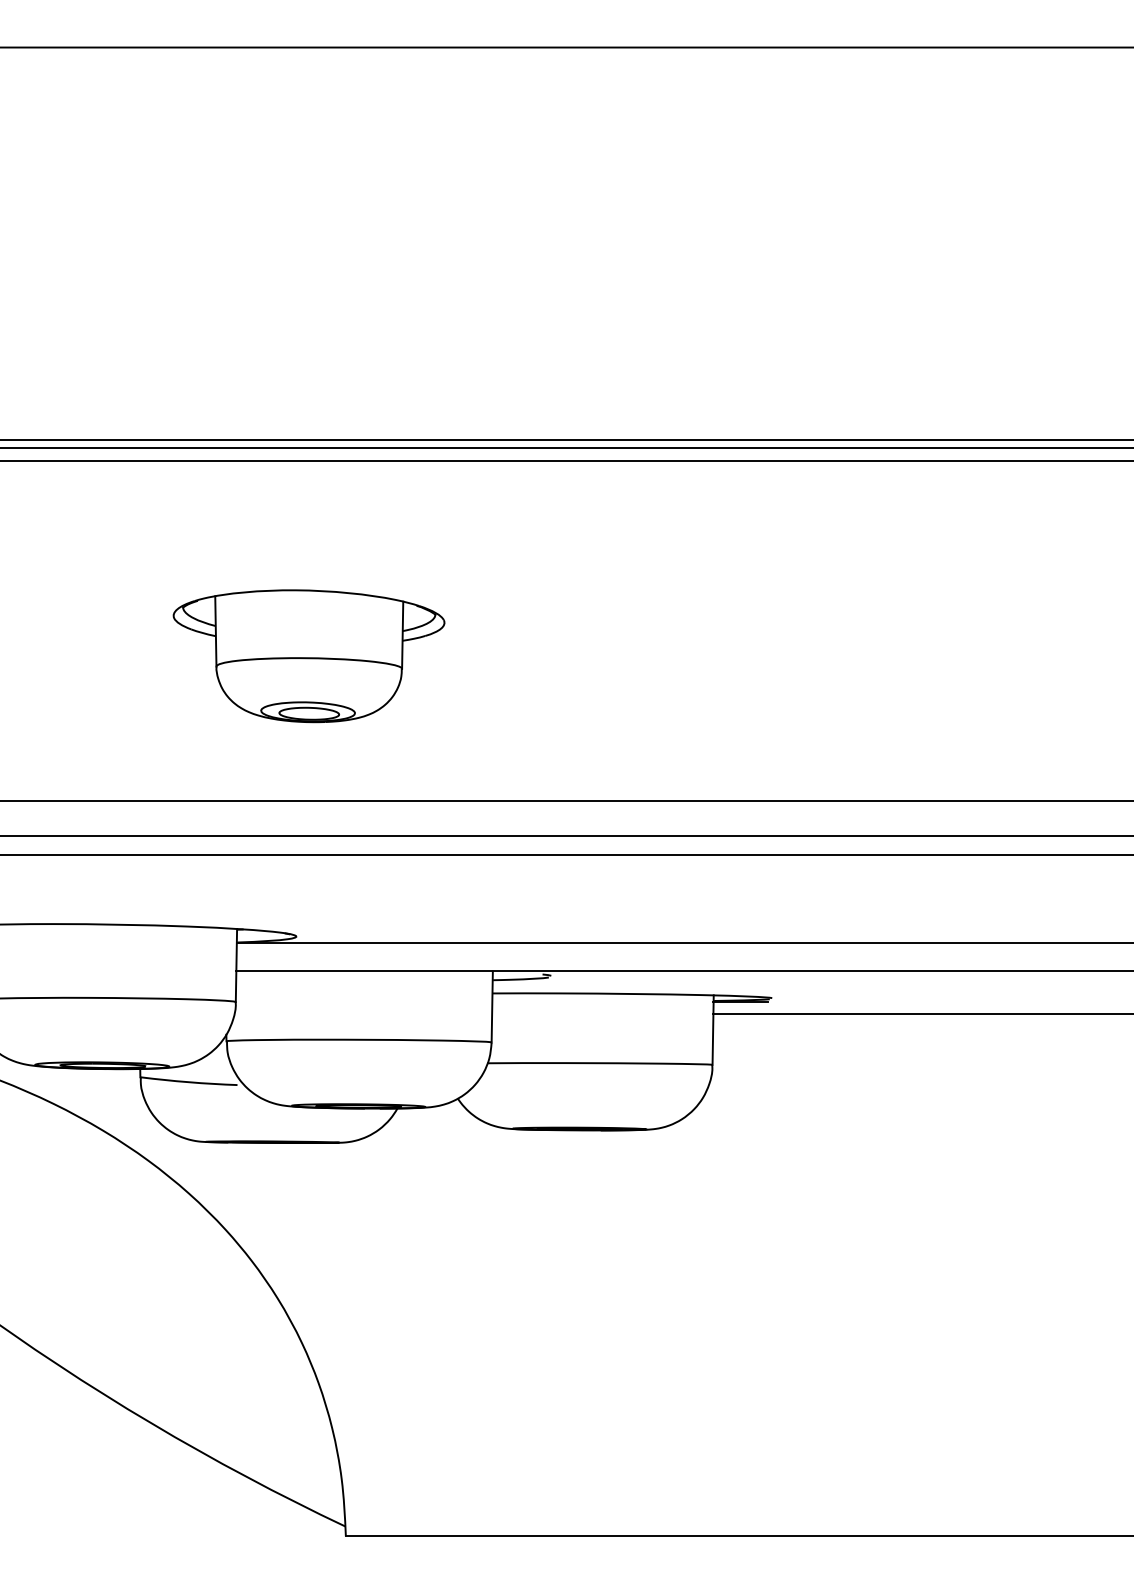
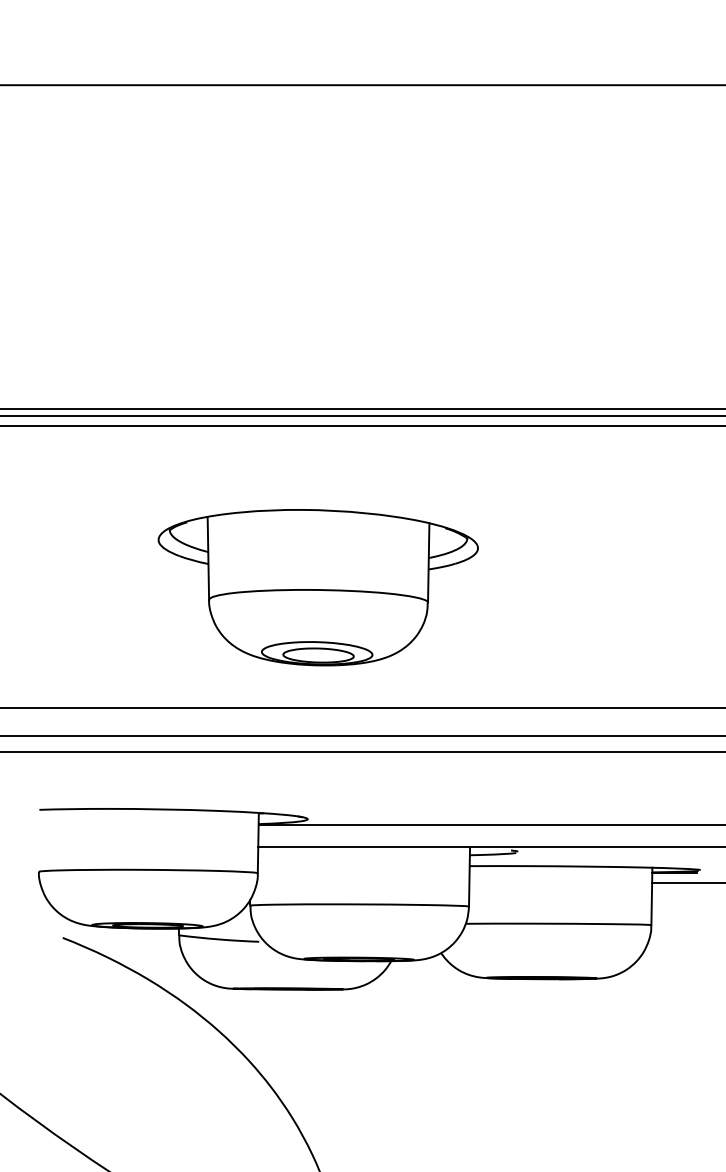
part: (308, 656) -> (317, 587), size x1.43

